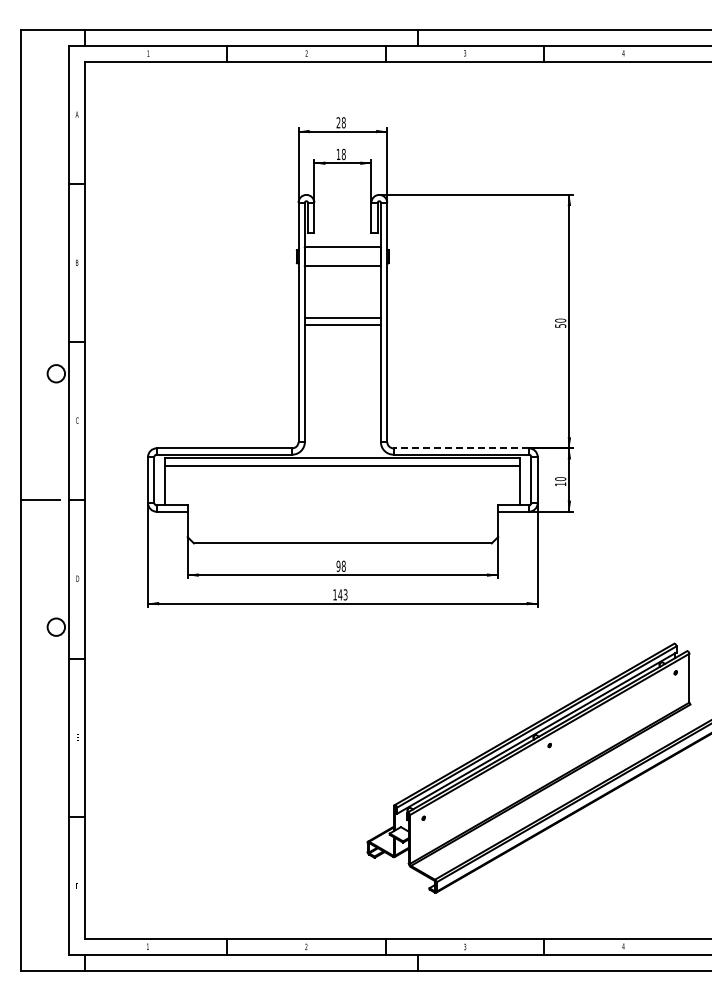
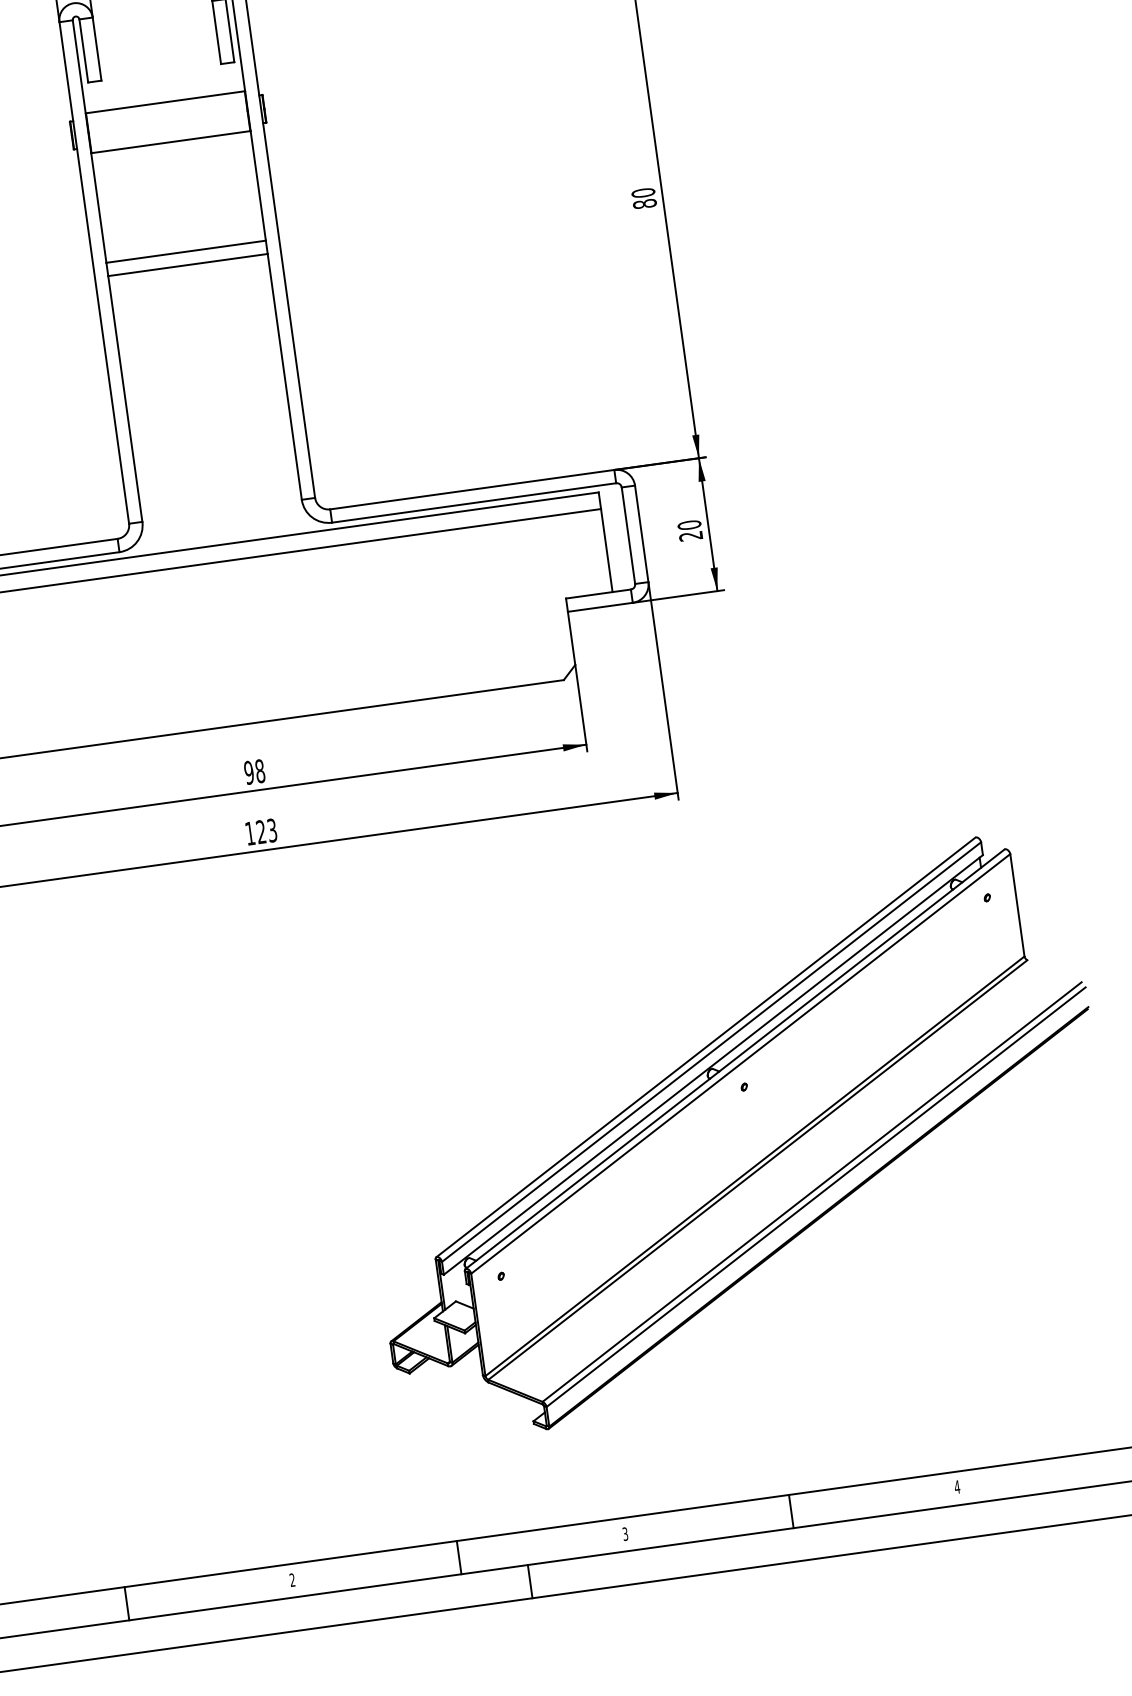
text: (560, 325) -> (644, 203), 50 -> 80
line: (461, 448) -> (472, 489), dashed -> solid
text: (560, 484) -> (690, 536), 10 -> 20
text: (340, 594) -> (261, 831), 143 -> 123

